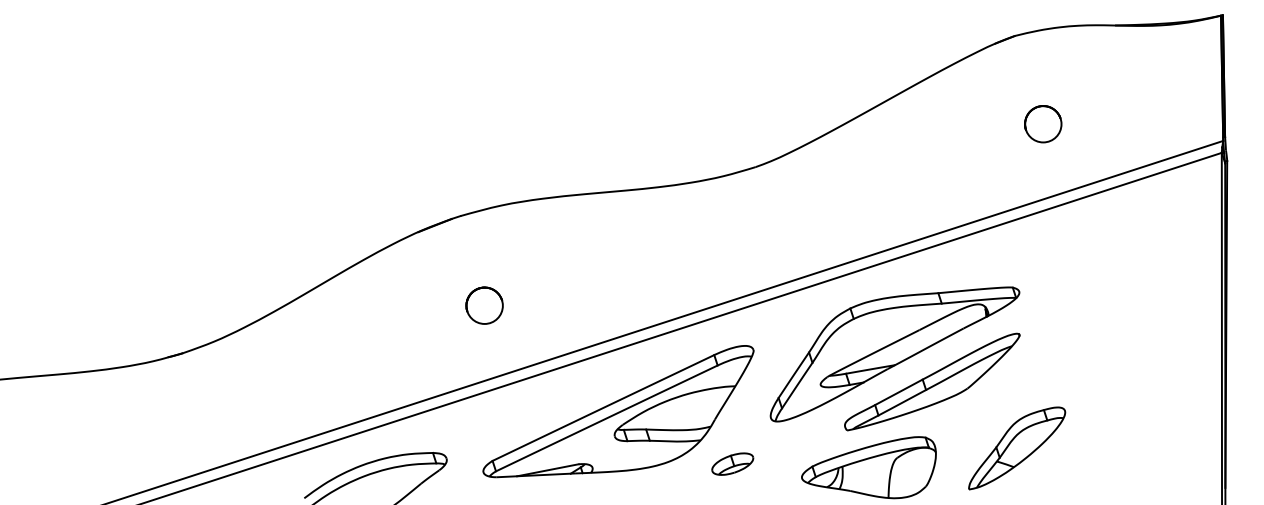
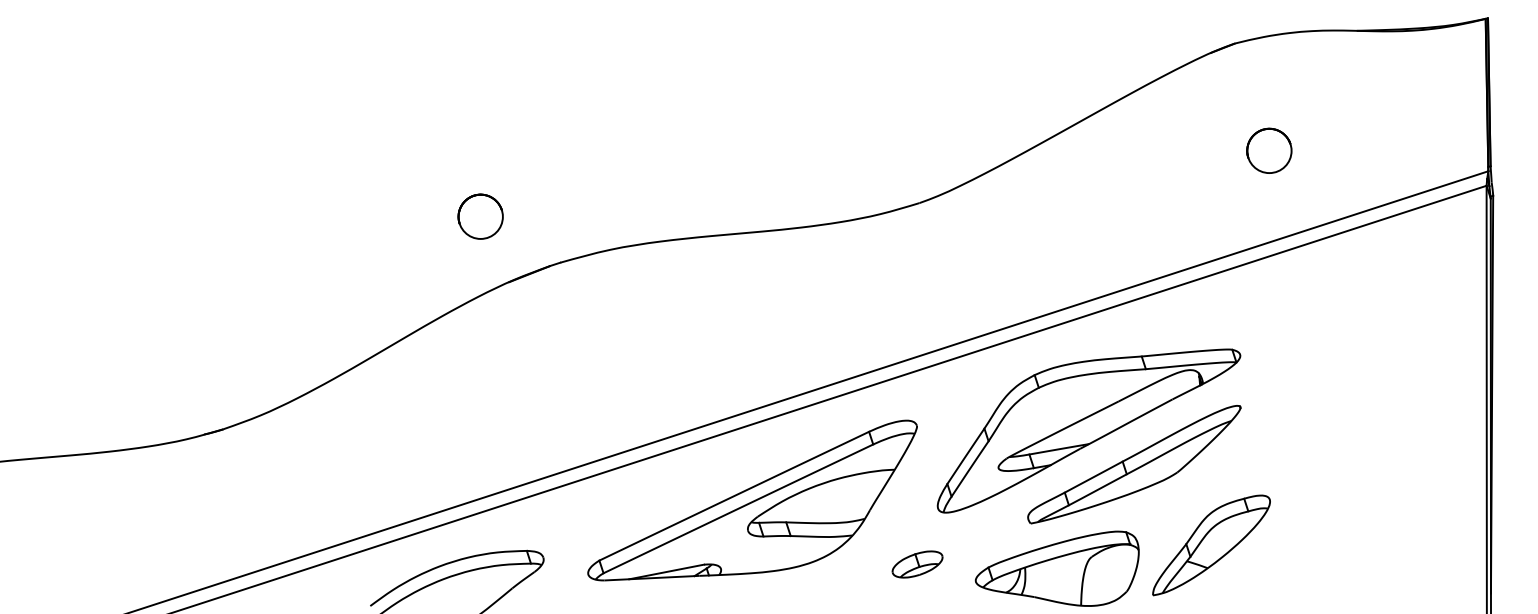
circle: (484, 305) -> (480, 216), moved
part: (1017, 448) -> (1211, 545), moved
part: (732, 464) -> (917, 564), moved

